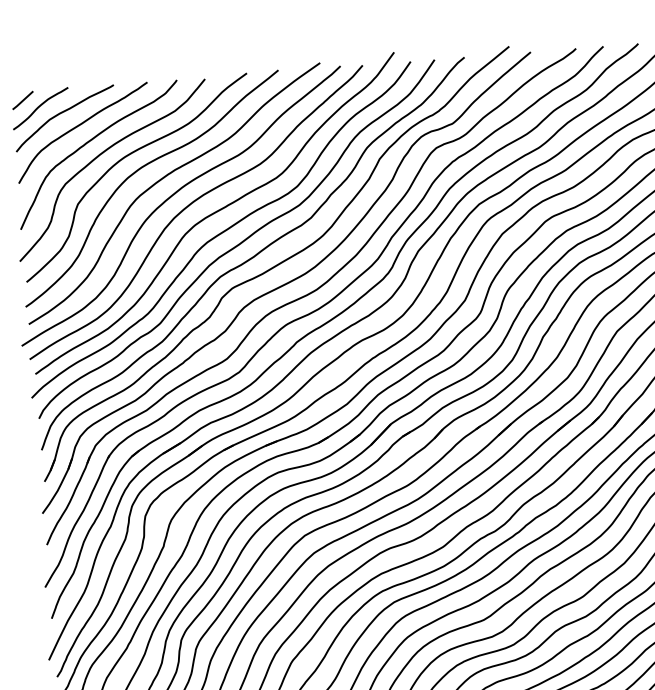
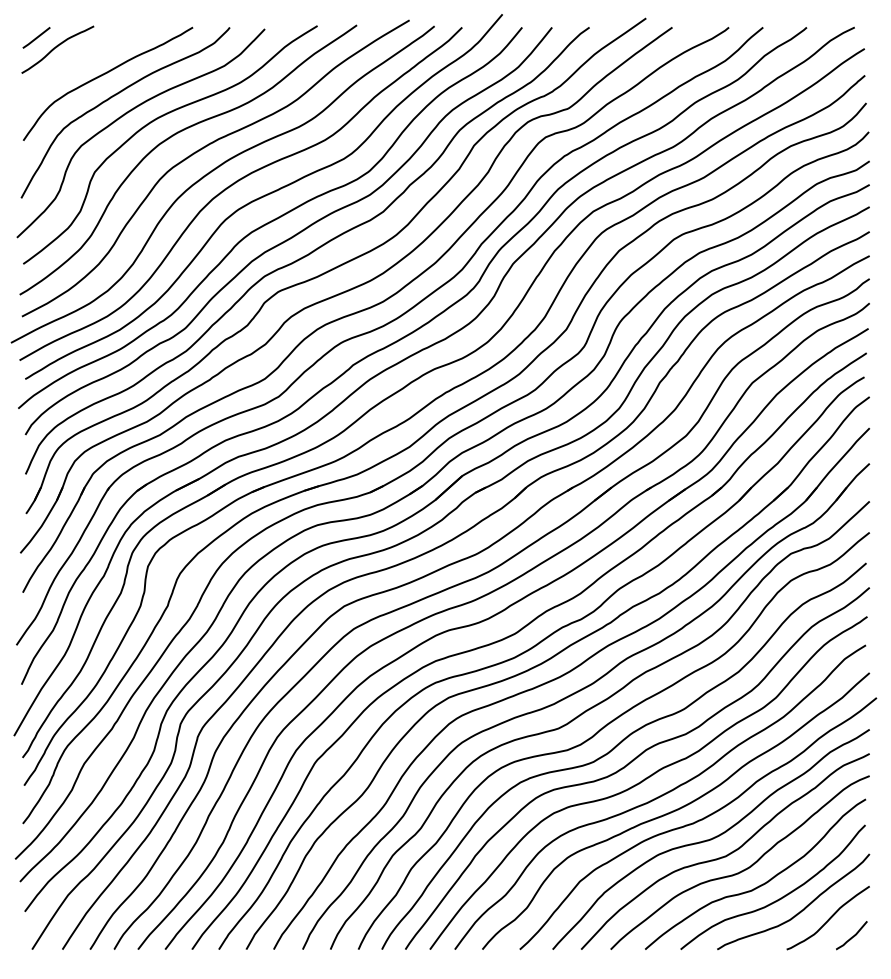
curve: (62, 113) -> (84, 57), removed

